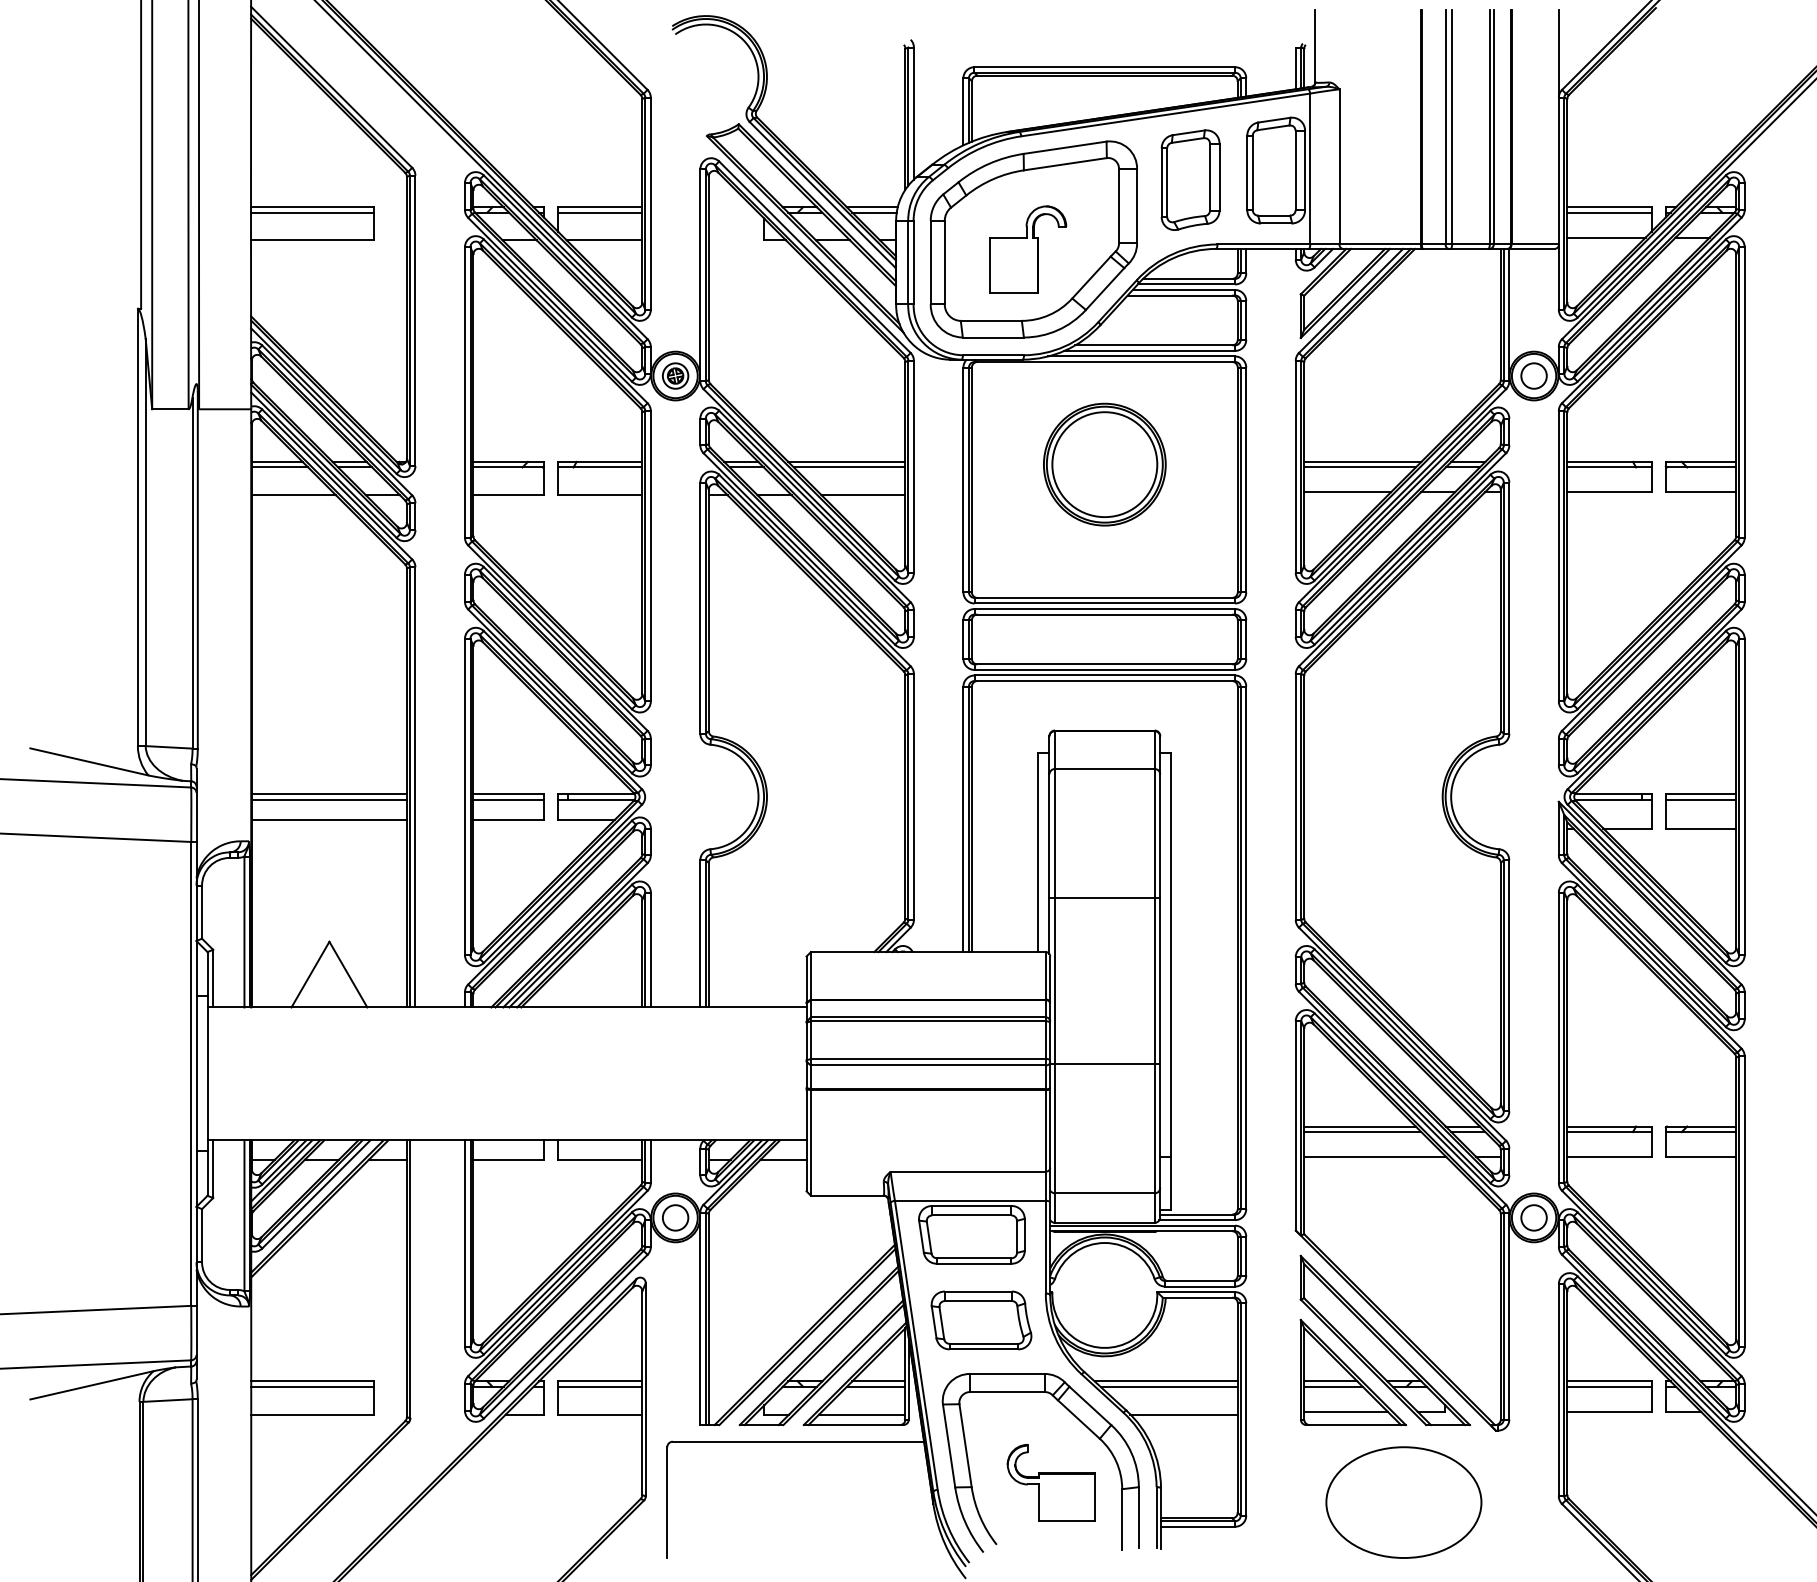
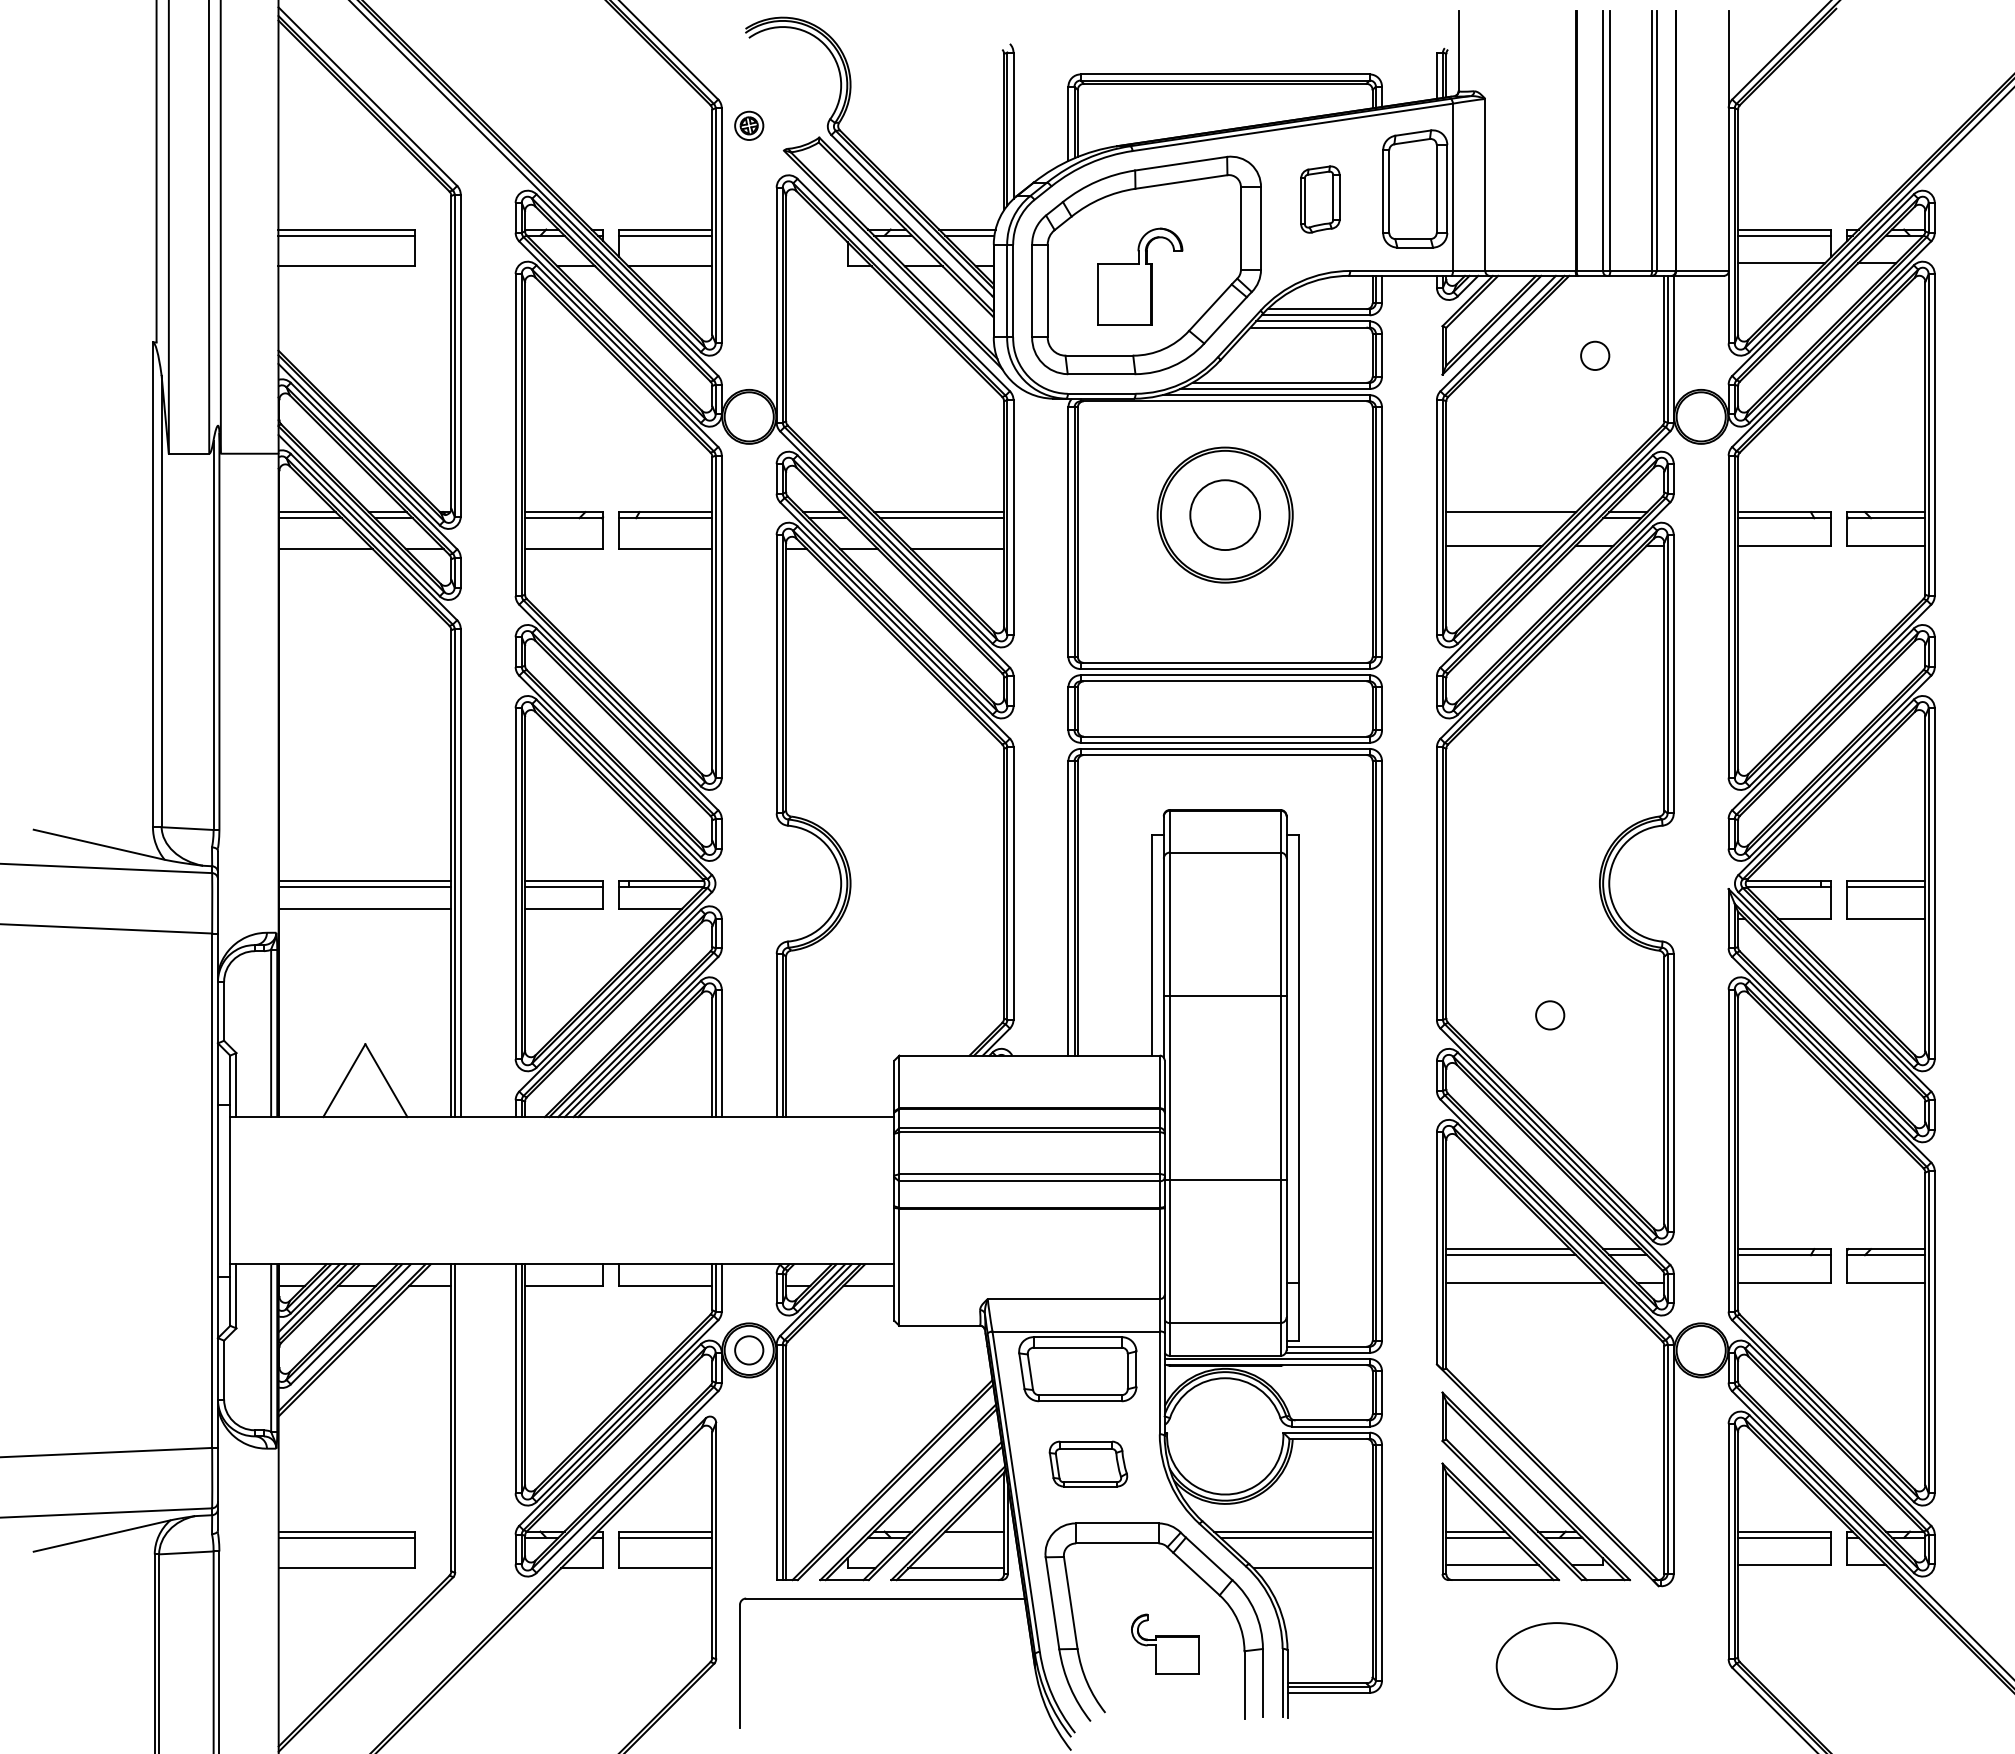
part: (1190, 180) -> (1320, 199), size x0.6
part: (675, 375) -> (749, 125), moved
circle: (1534, 375) -> (1595, 355), moved
circle: (1105, 464) -> (1225, 514), size x0.6
line: (1360, 467) -> (1508, 518), removed
circle: (1534, 1218) -> (1550, 1015), moved
part: (981, 1319) -> (1088, 1463), size x0.7
line: (876, 1386) -> (971, 1537), removed
part: (1050, 1482) -> (1165, 1643), size x0.7
part: (1403, 1502) -> (1556, 1665), size x0.7

